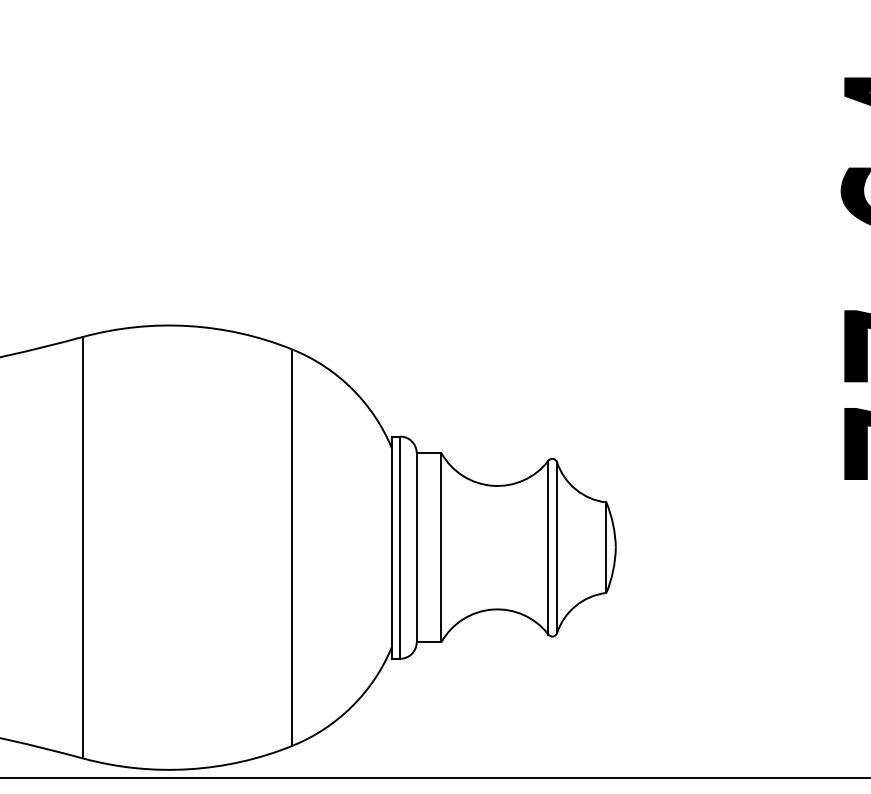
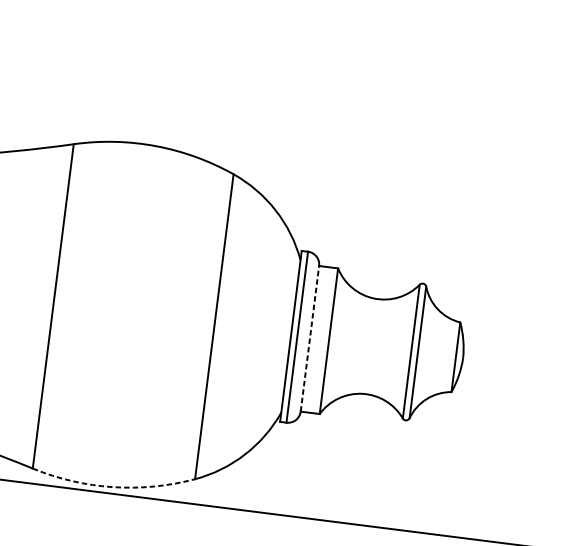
line: (416, 547) -> (309, 338), solid -> dashed
arc: (188, 769) -> (112, 487), solid -> dashed

